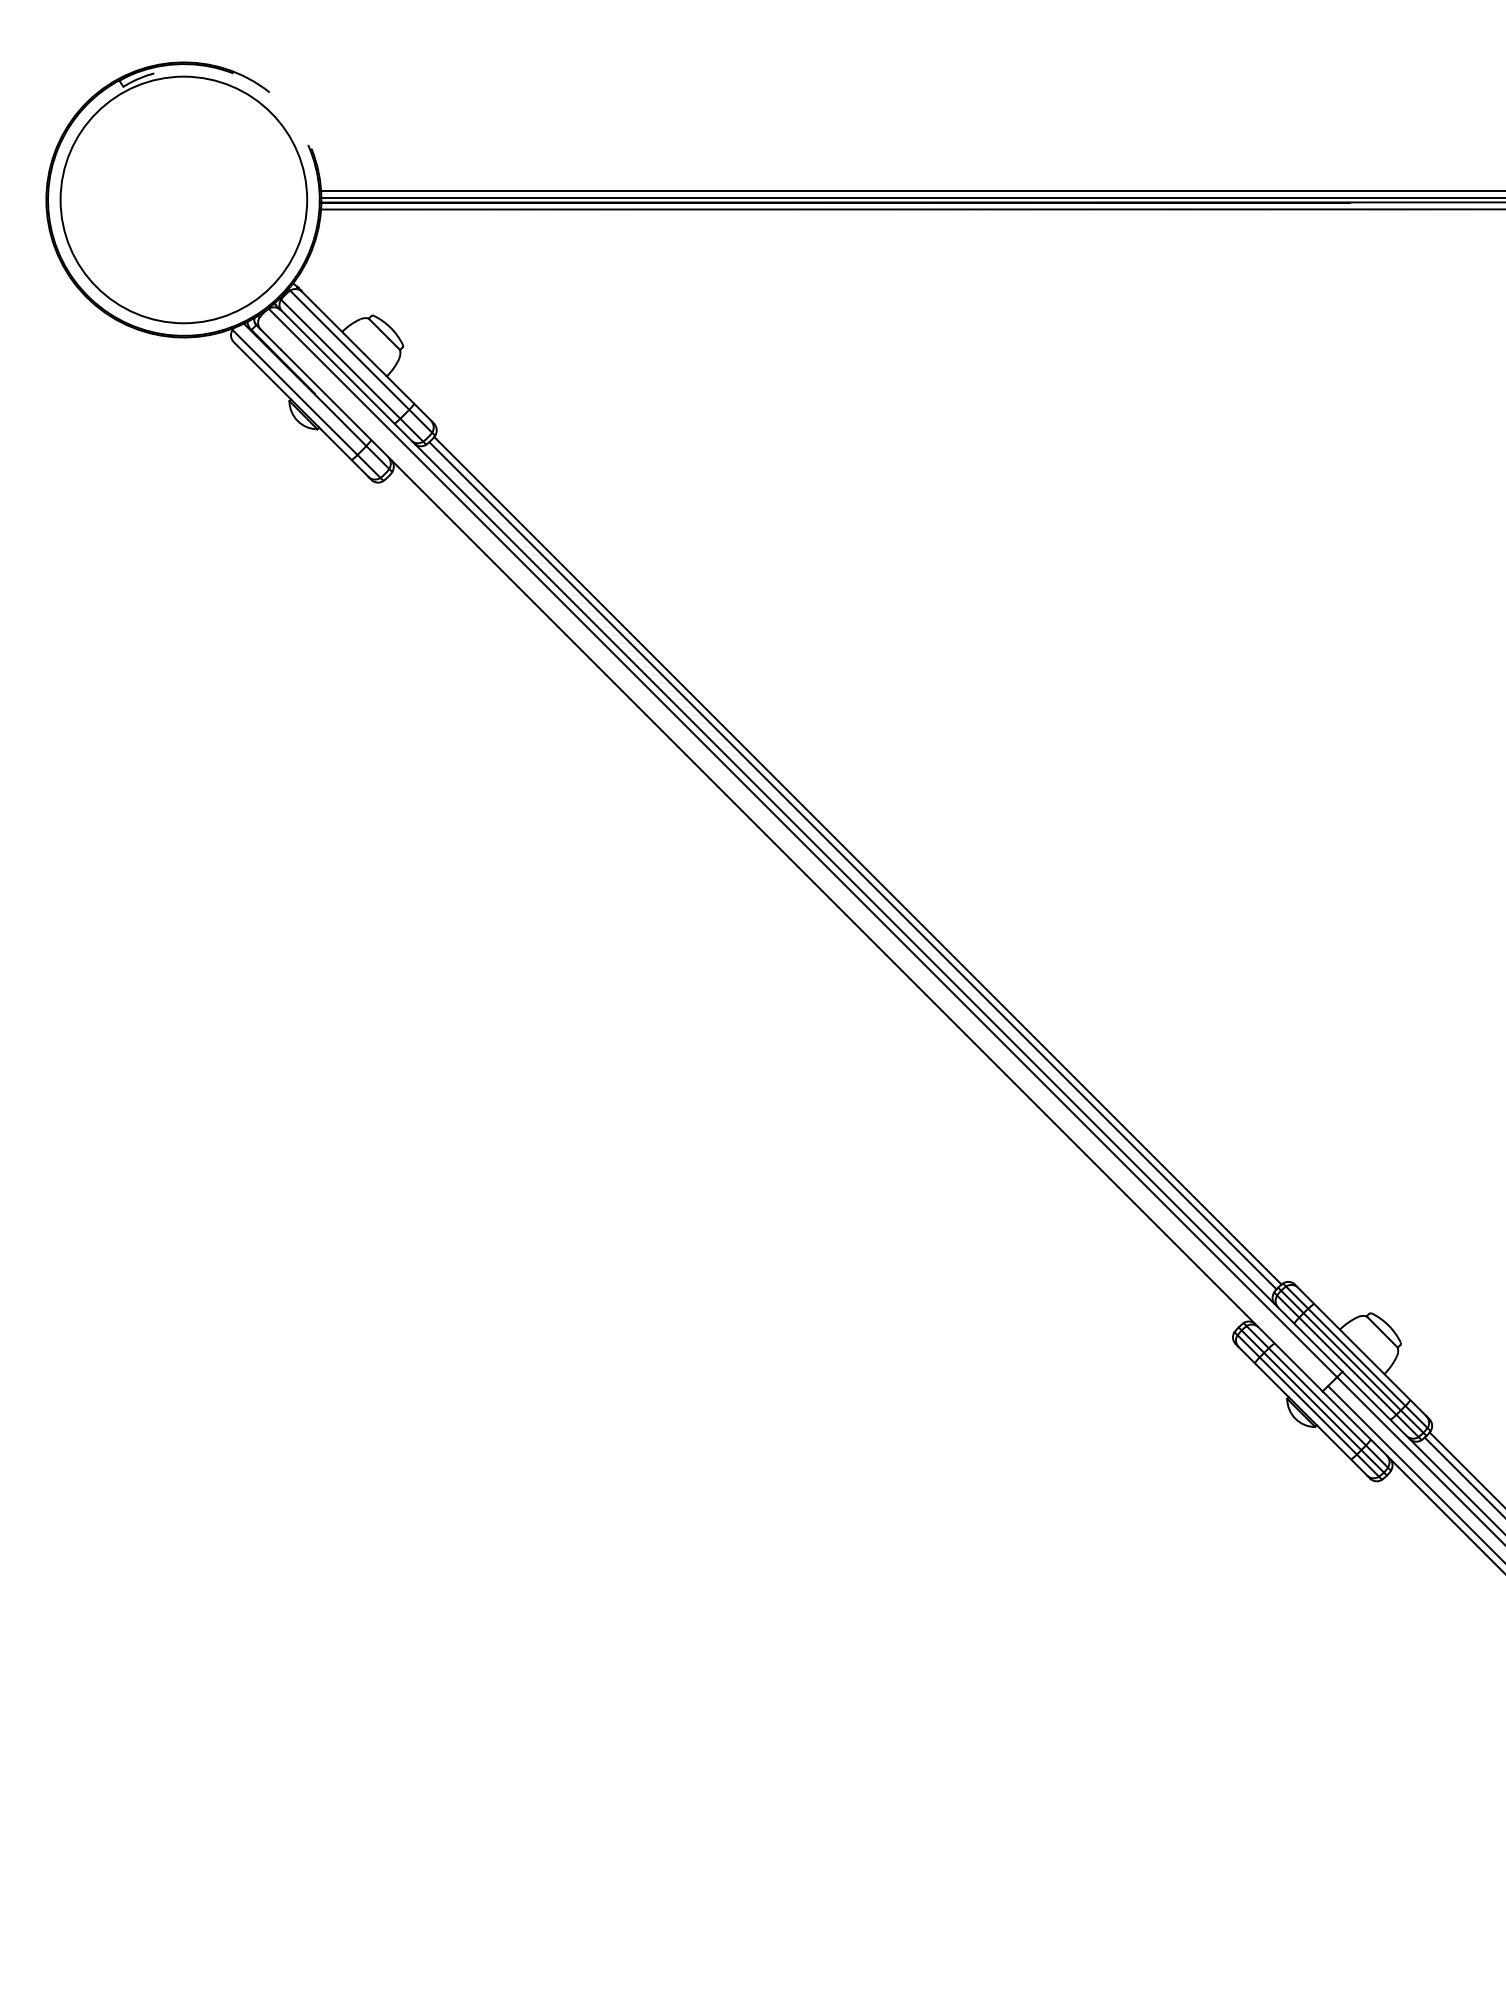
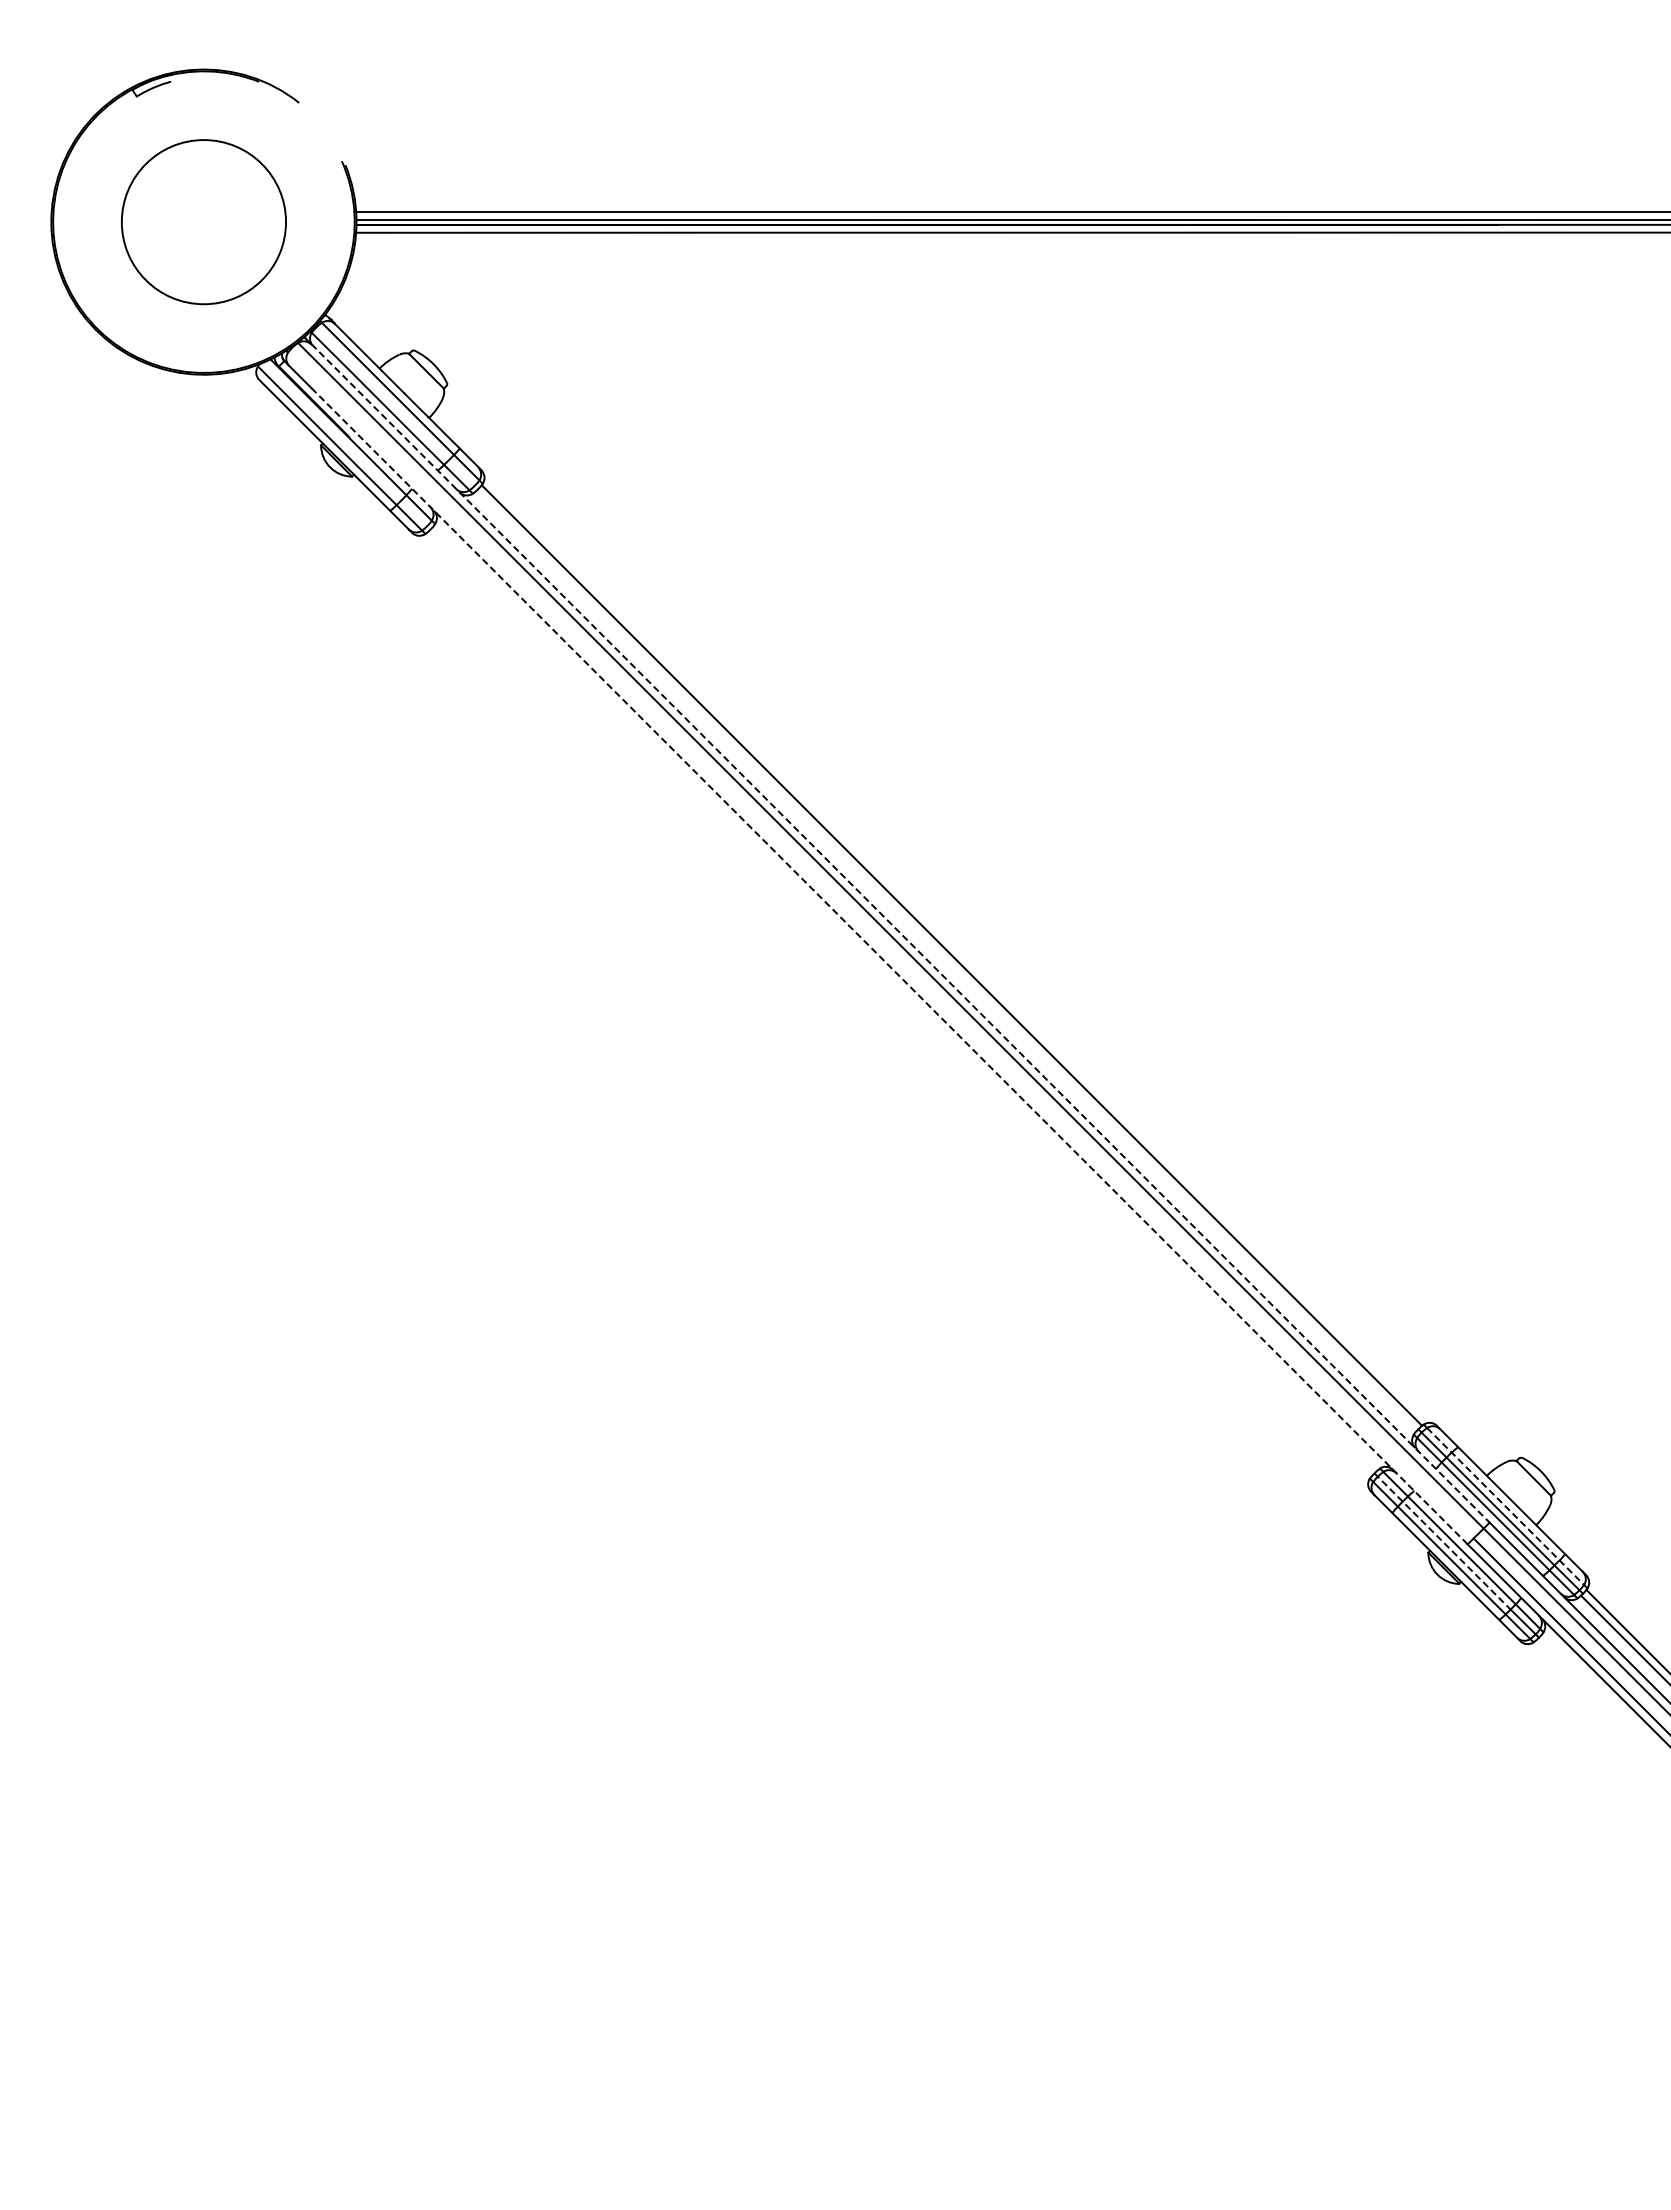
circle: (183, 199) -> (203, 221), size x0.6
line: (811, 840) -> (900, 933), solid -> dashed
line: (853, 865) -> (946, 960), removed
line: (801, 870) -> (889, 966), solid -> dashed
line: (1356, 1357) -> (1505, 1506), solid -> dashed
line: (1299, 1388) -> (1442, 1541), solid -> dashed

